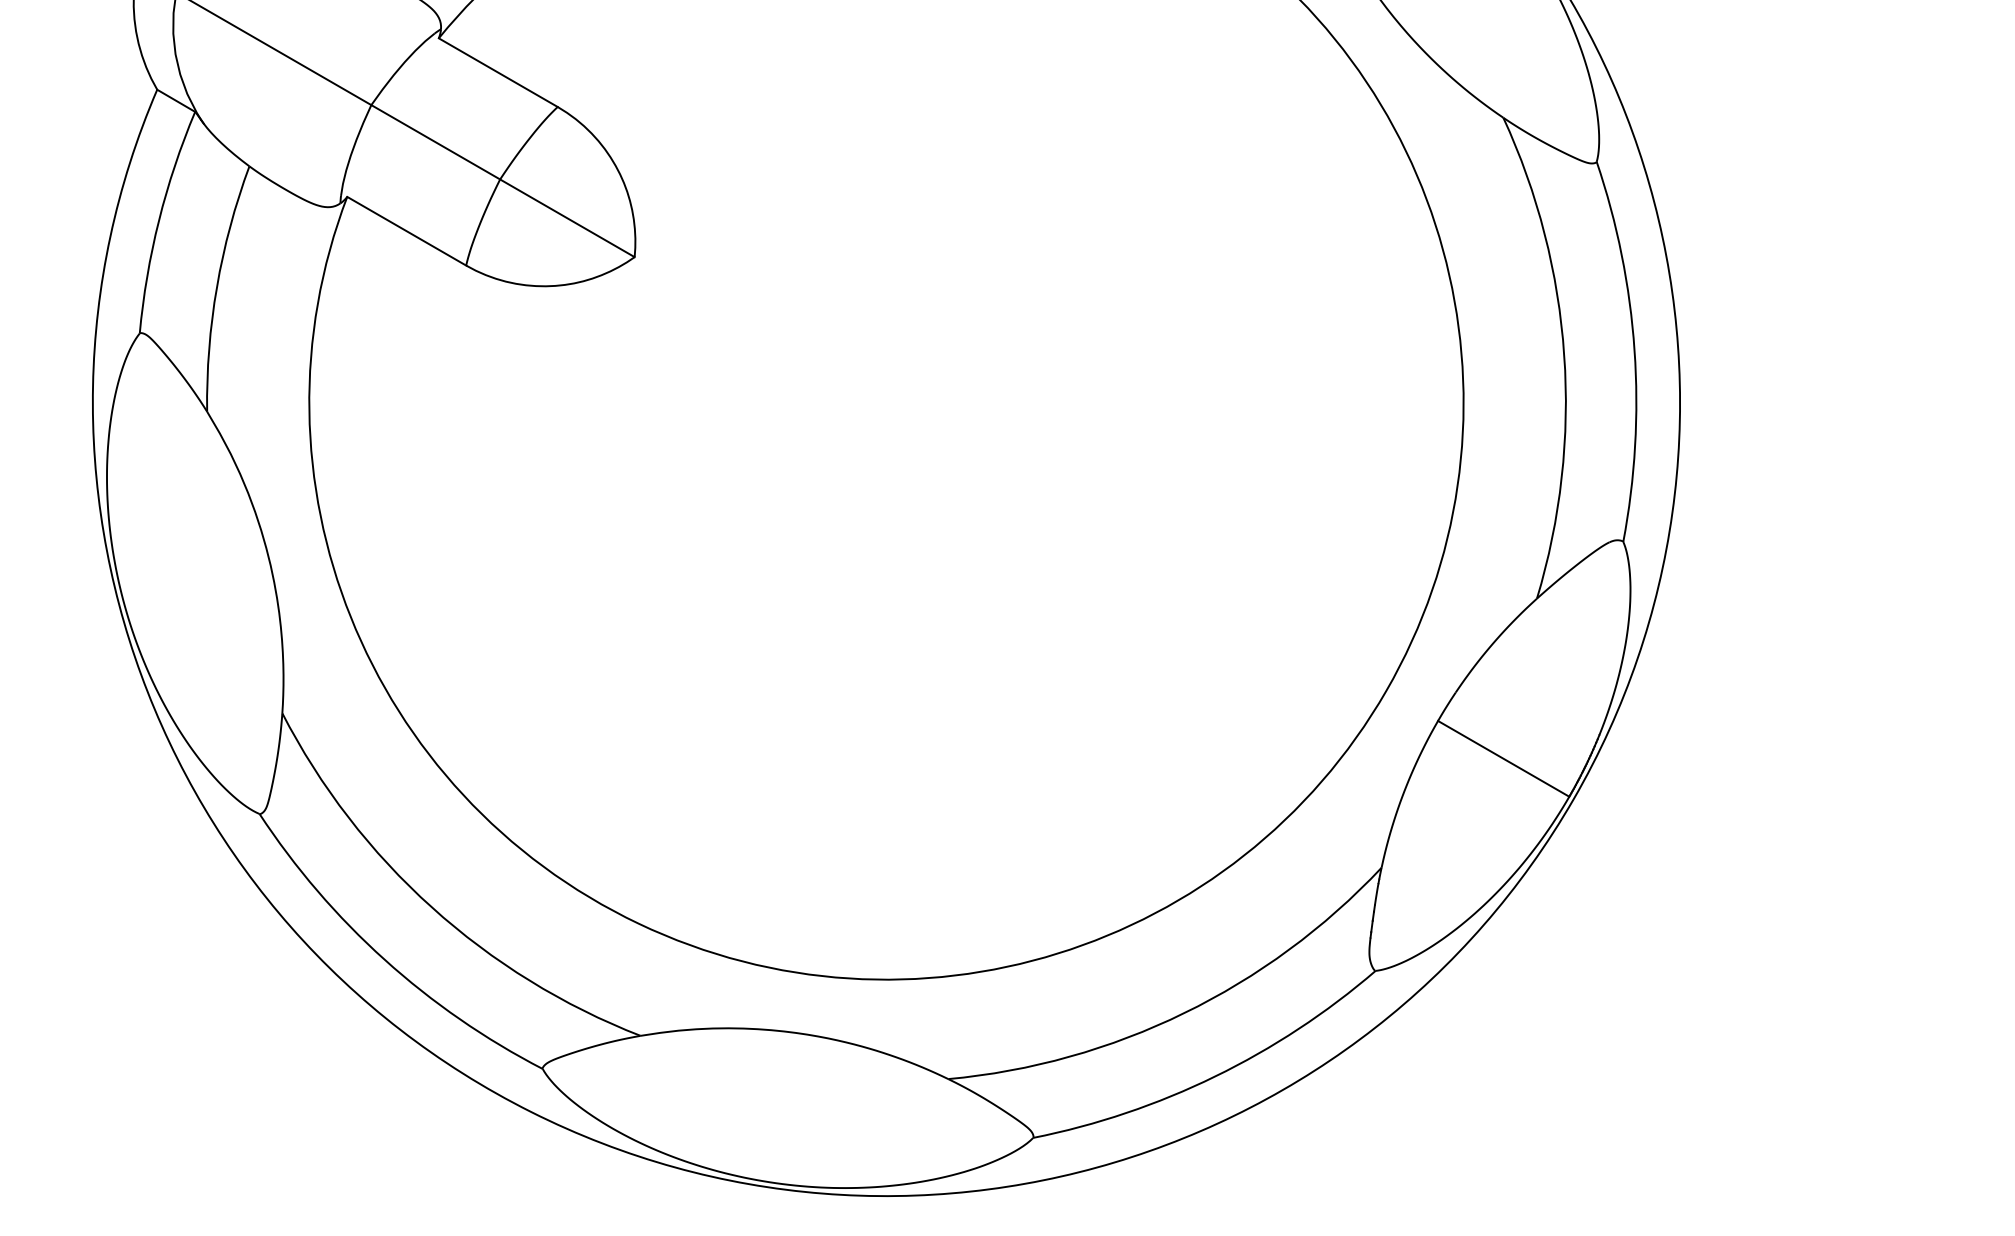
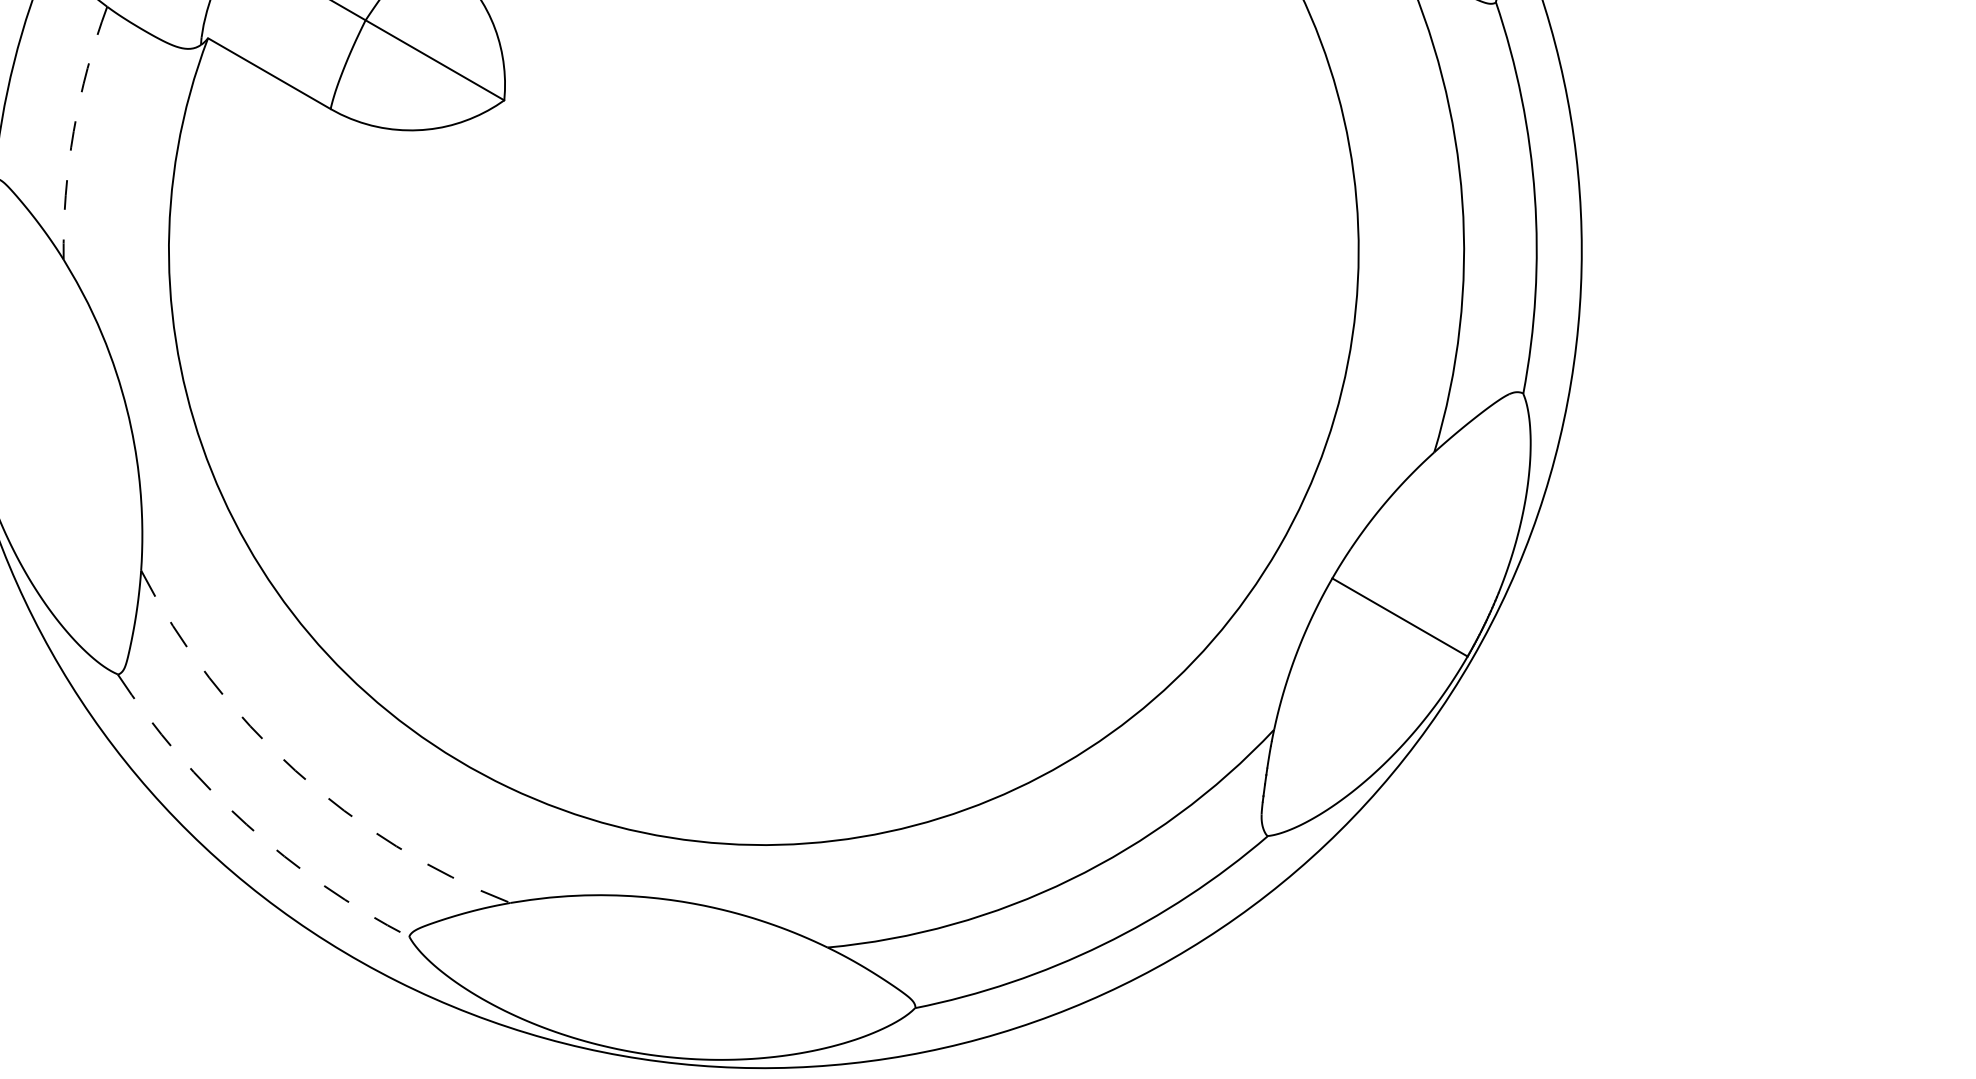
arc: (216, 287) -> (73, 131), solid -> dashed
arc: (431, 907) -> (294, 770), solid -> dashed
arc: (384, 959) -> (246, 824), solid -> dashed

